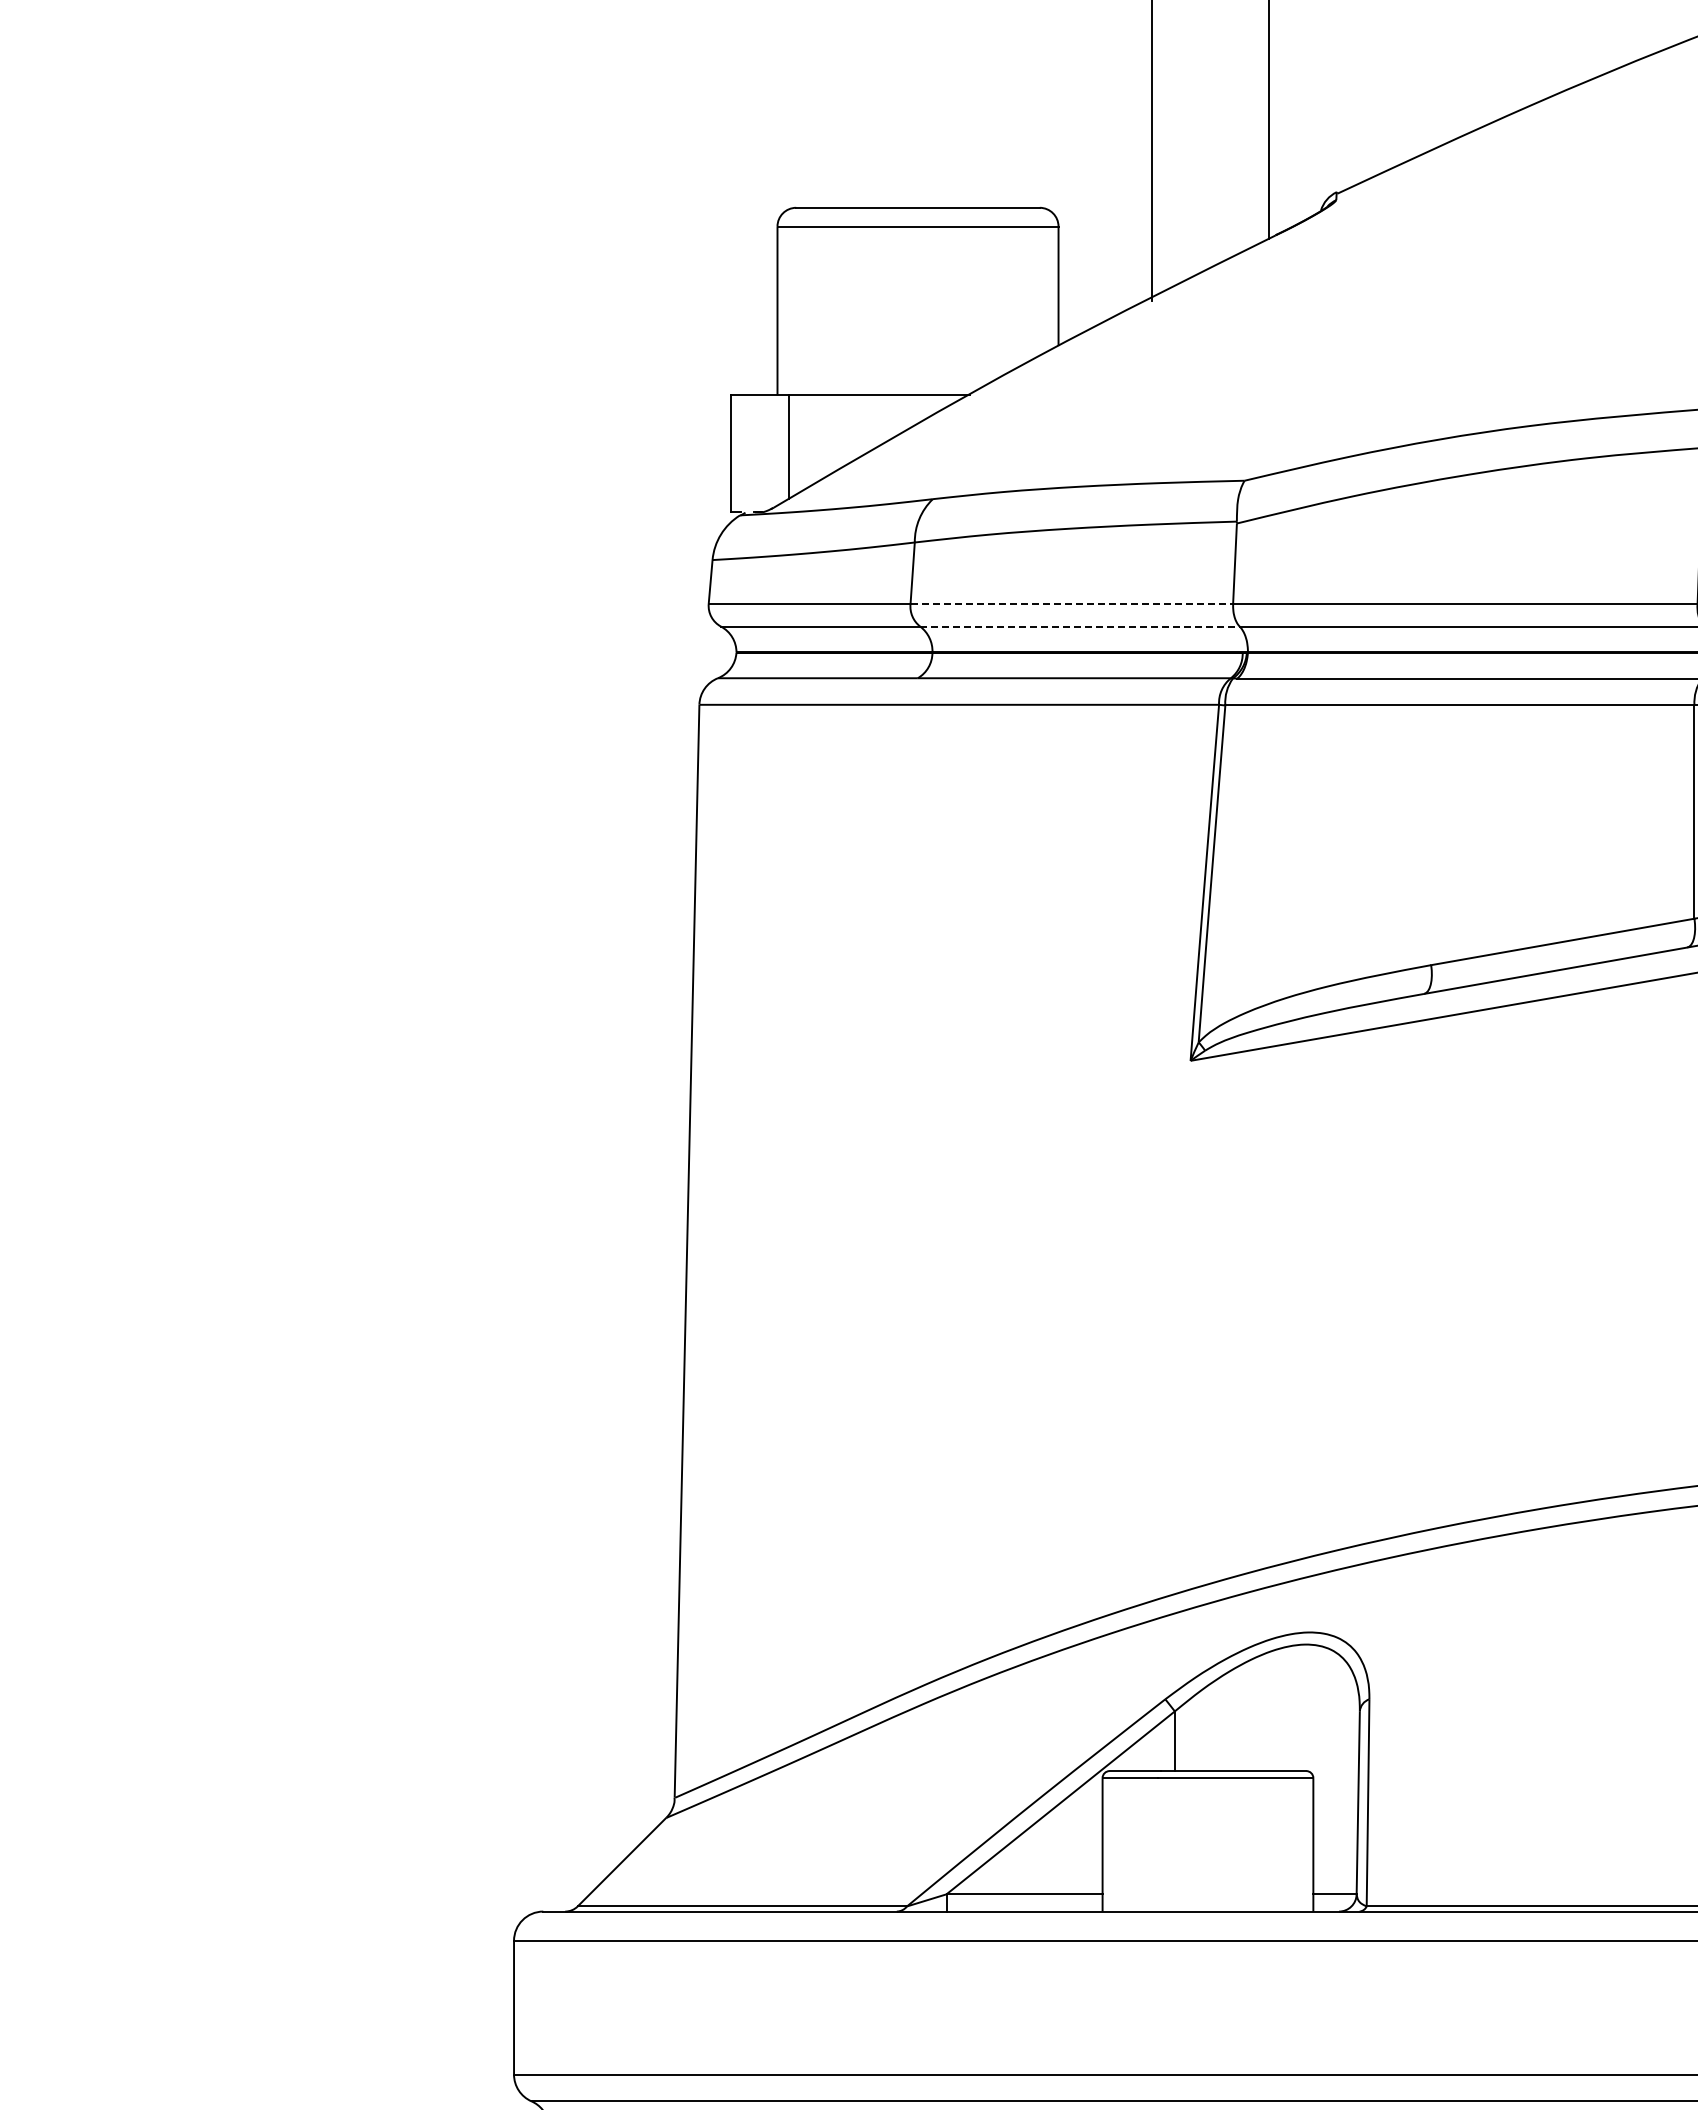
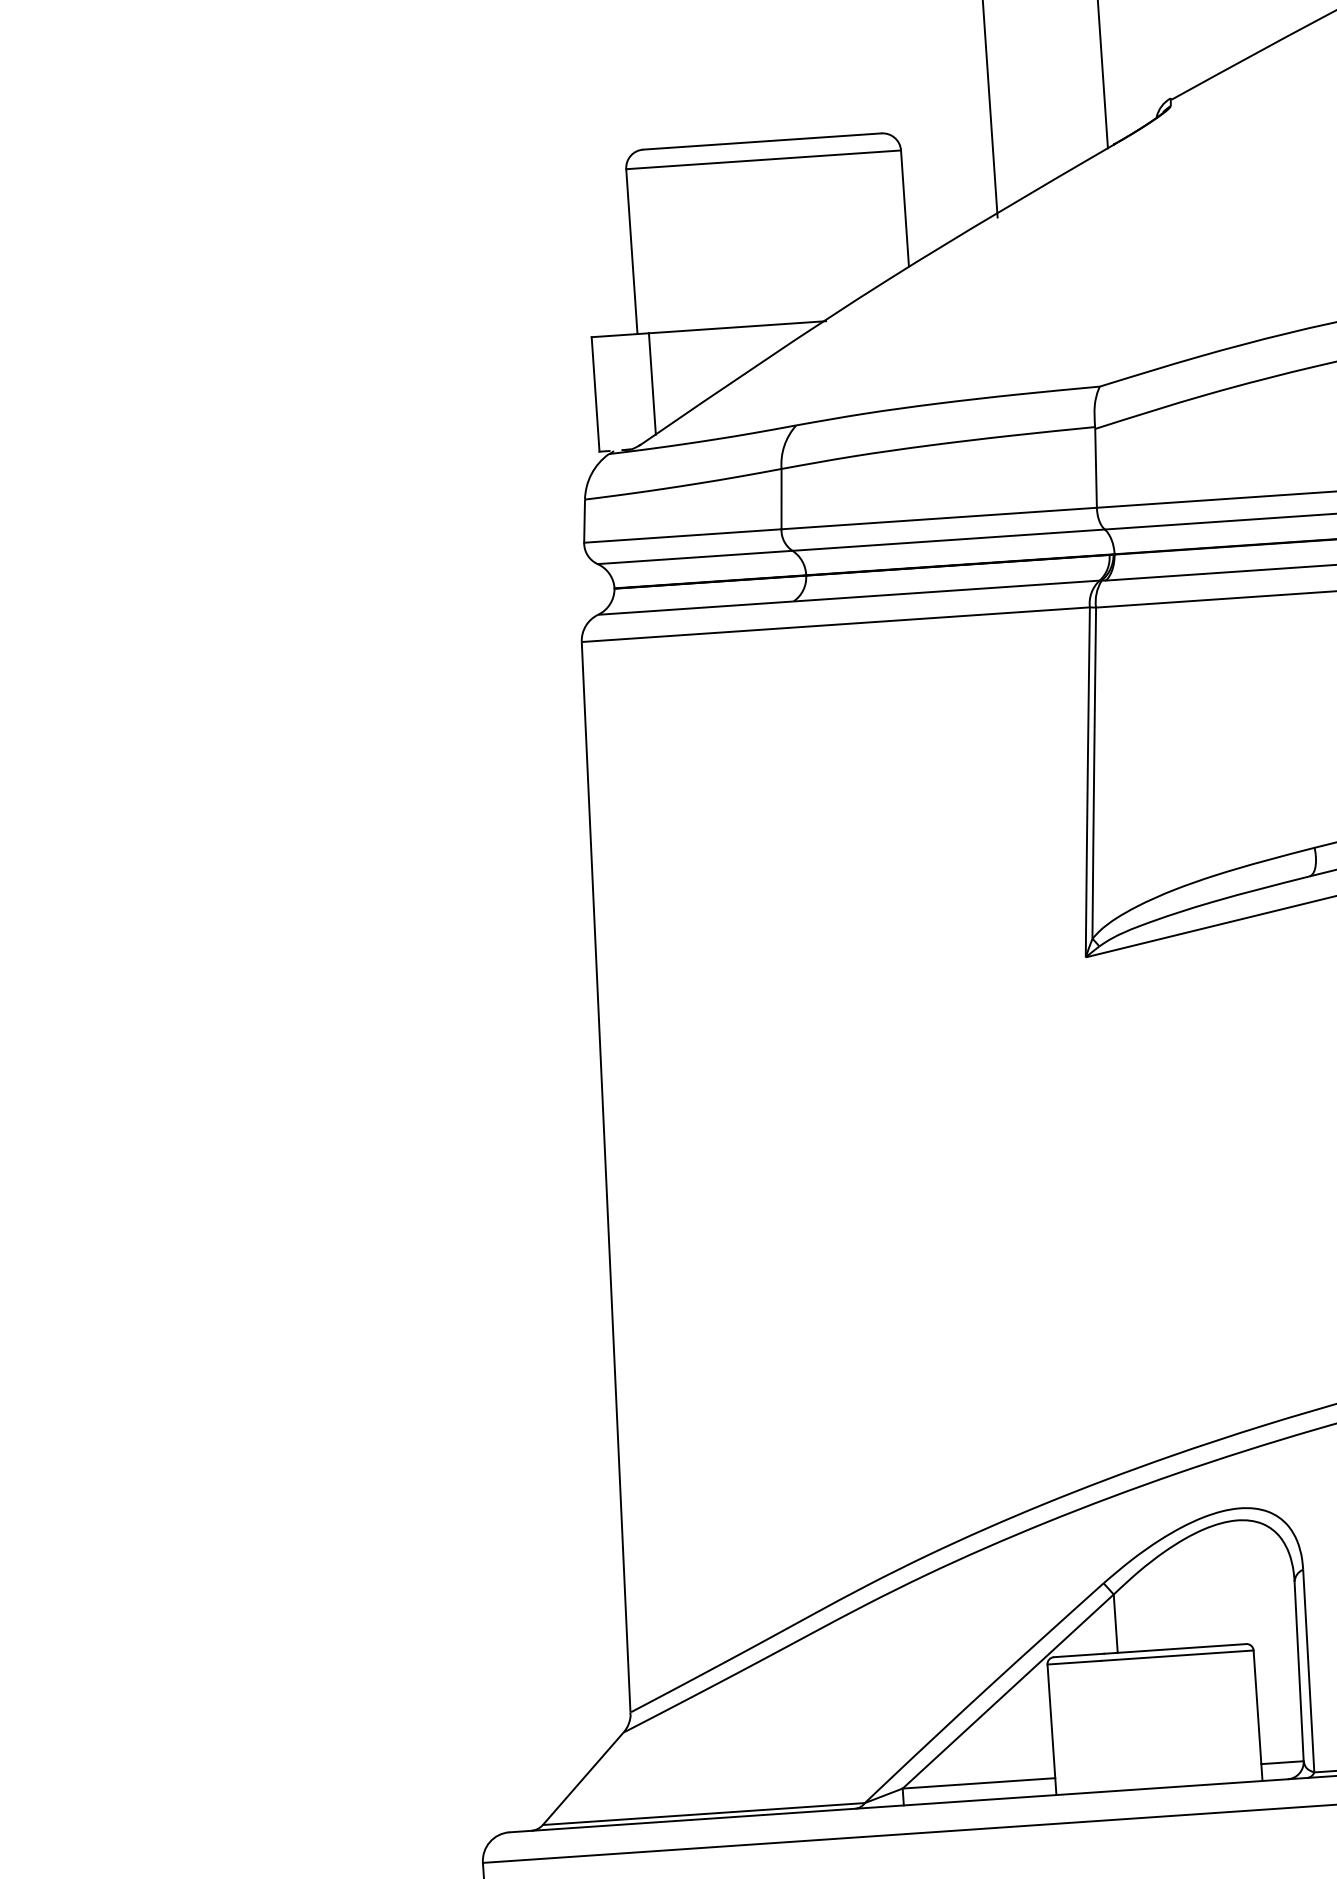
line: (1072, 603) -> (939, 518), dashed -> solid
line: (1080, 626) -> (949, 540), dashed -> solid

